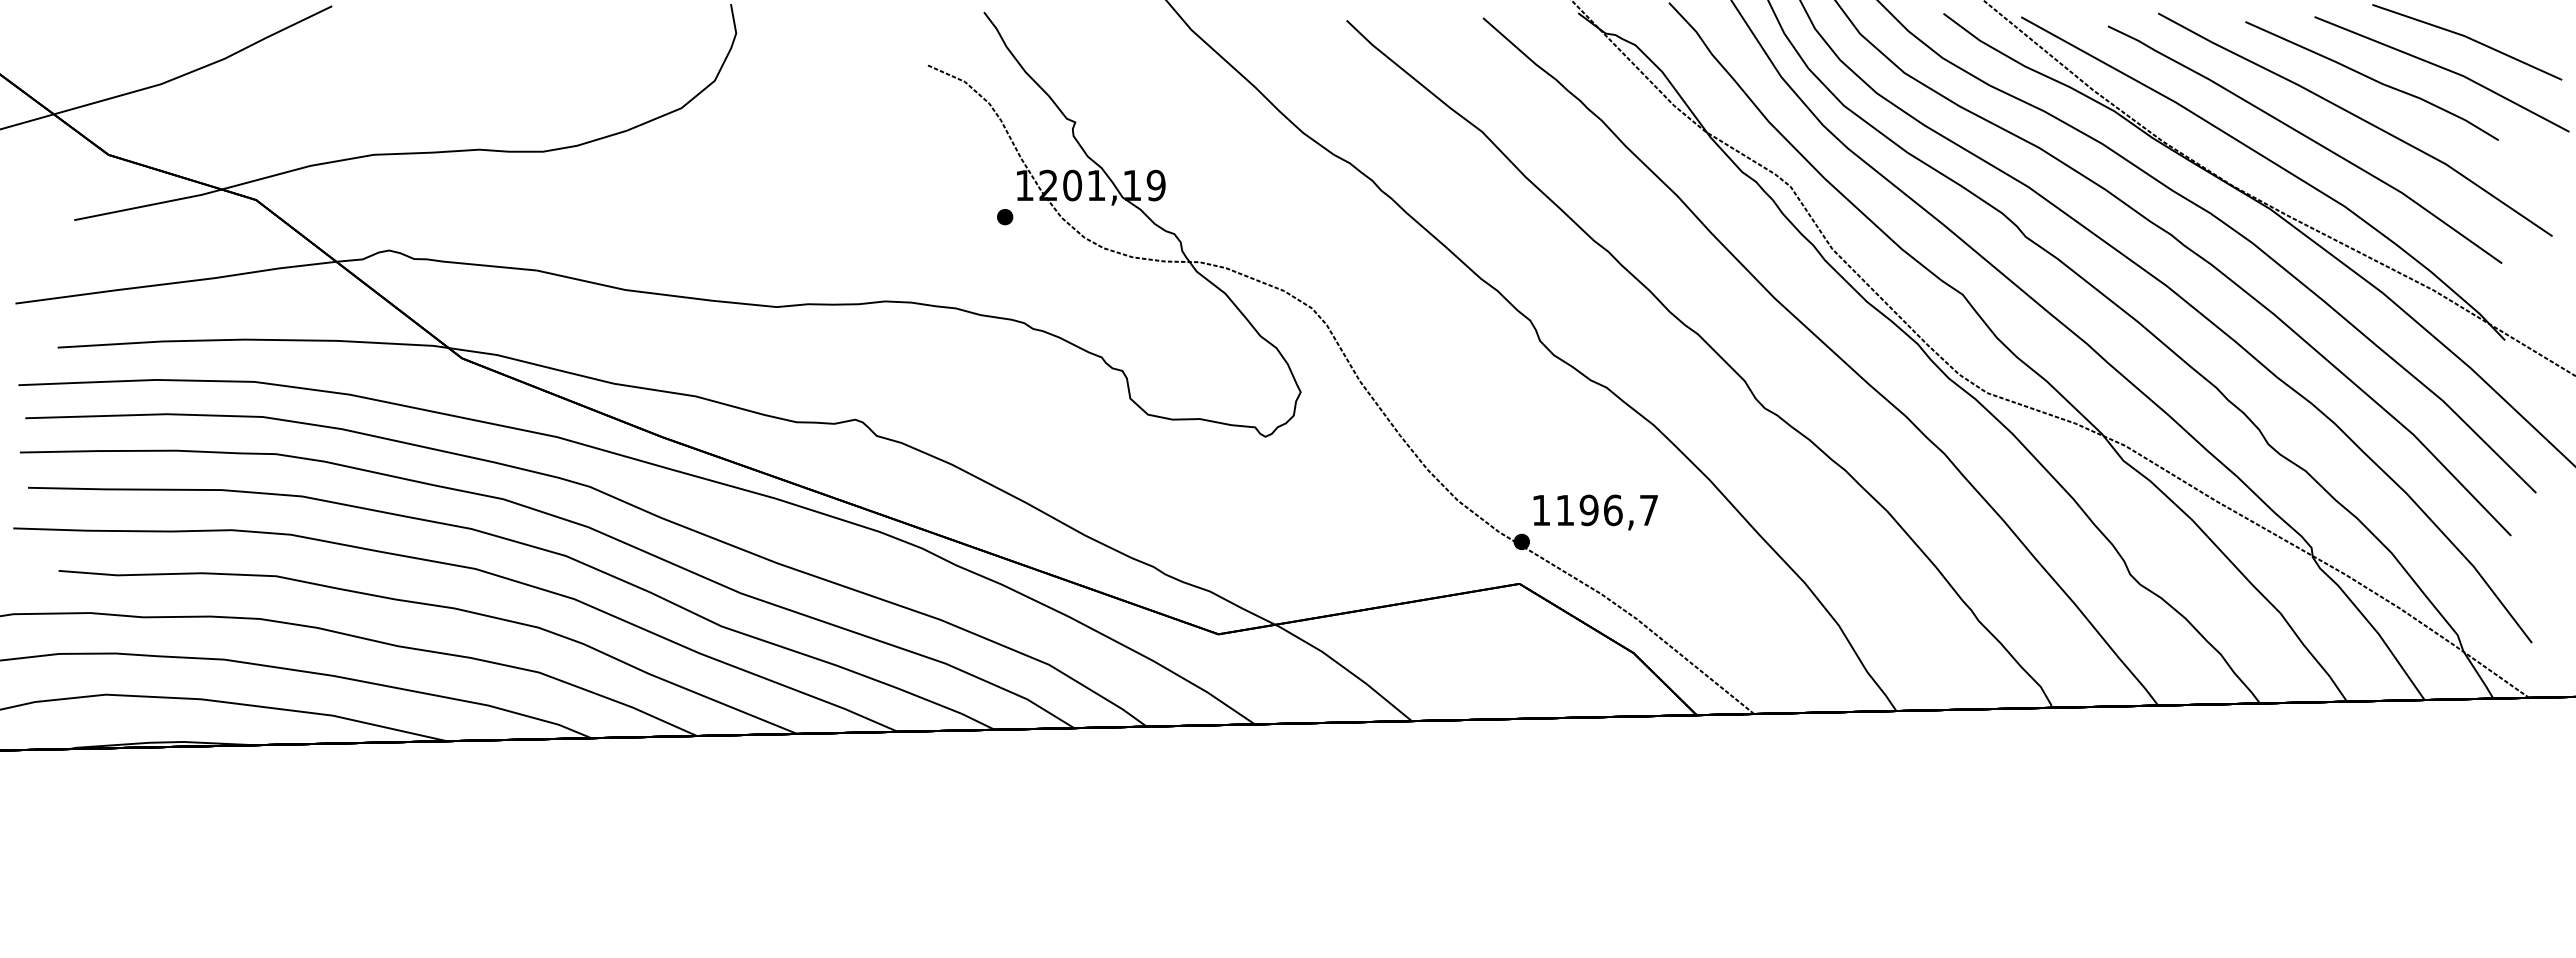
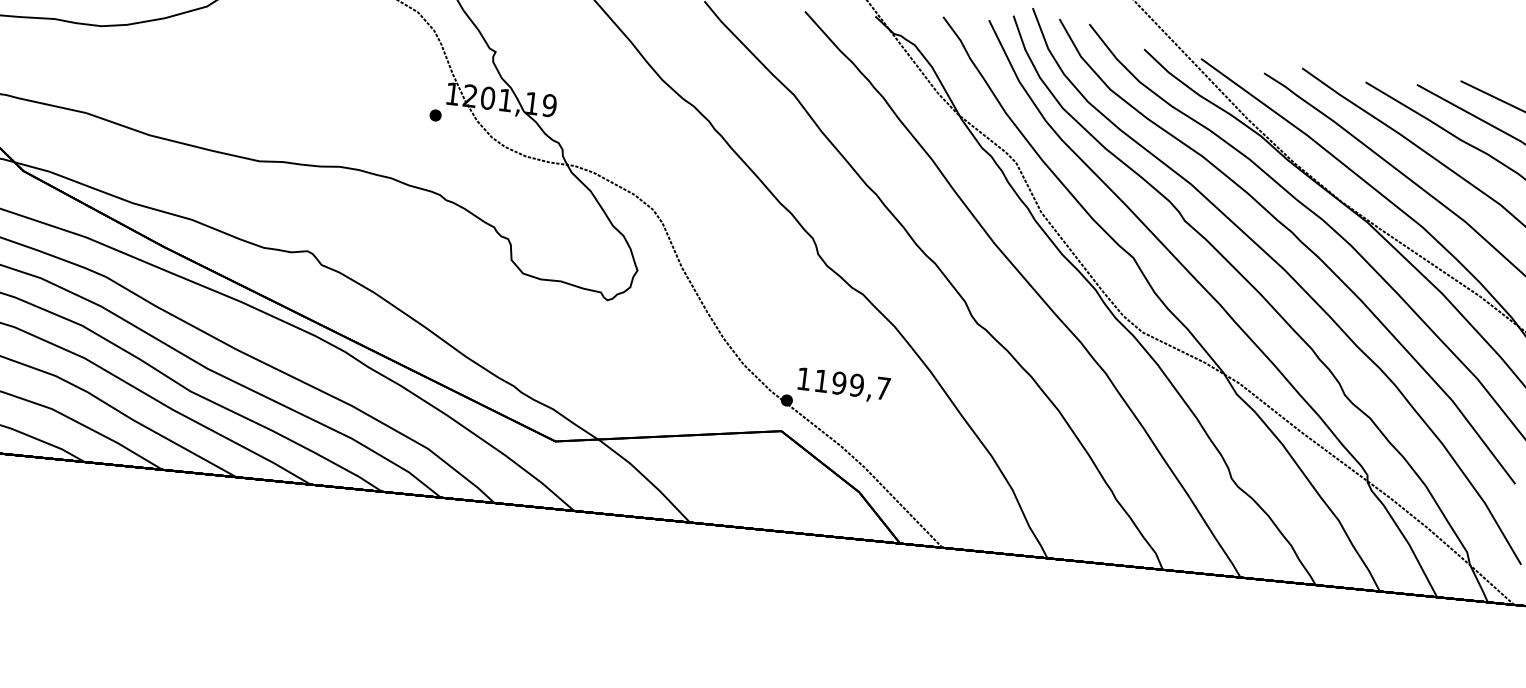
text: (1612, 510) -> (856, 385), 1196,7 -> 1199,7

